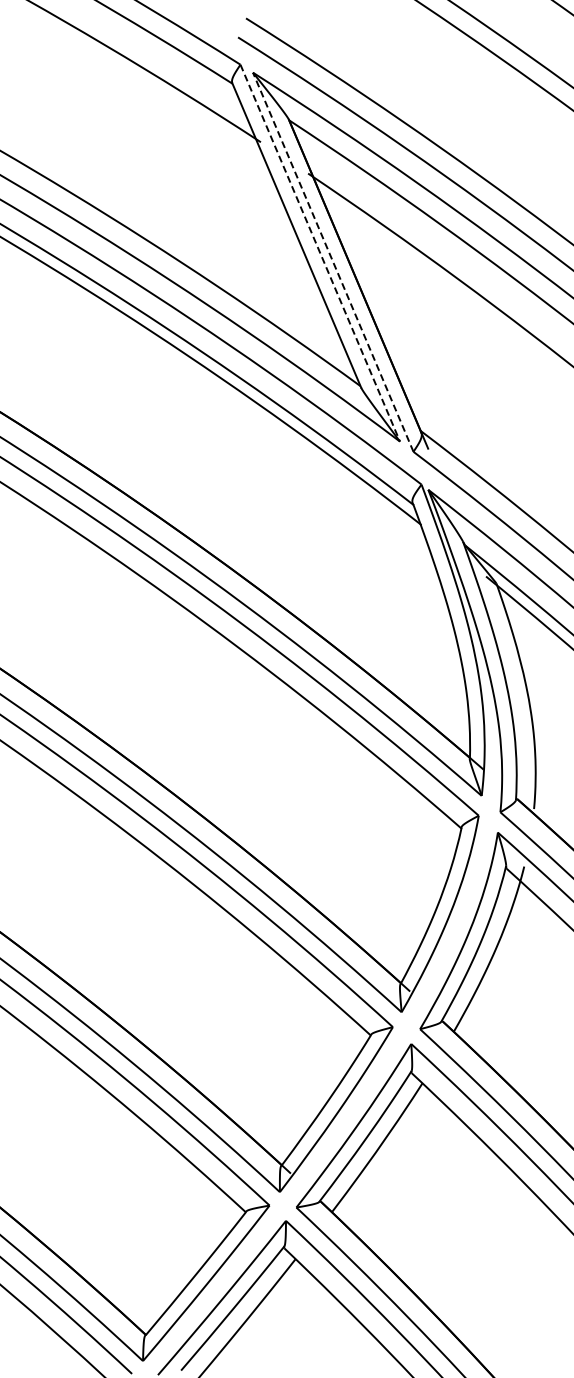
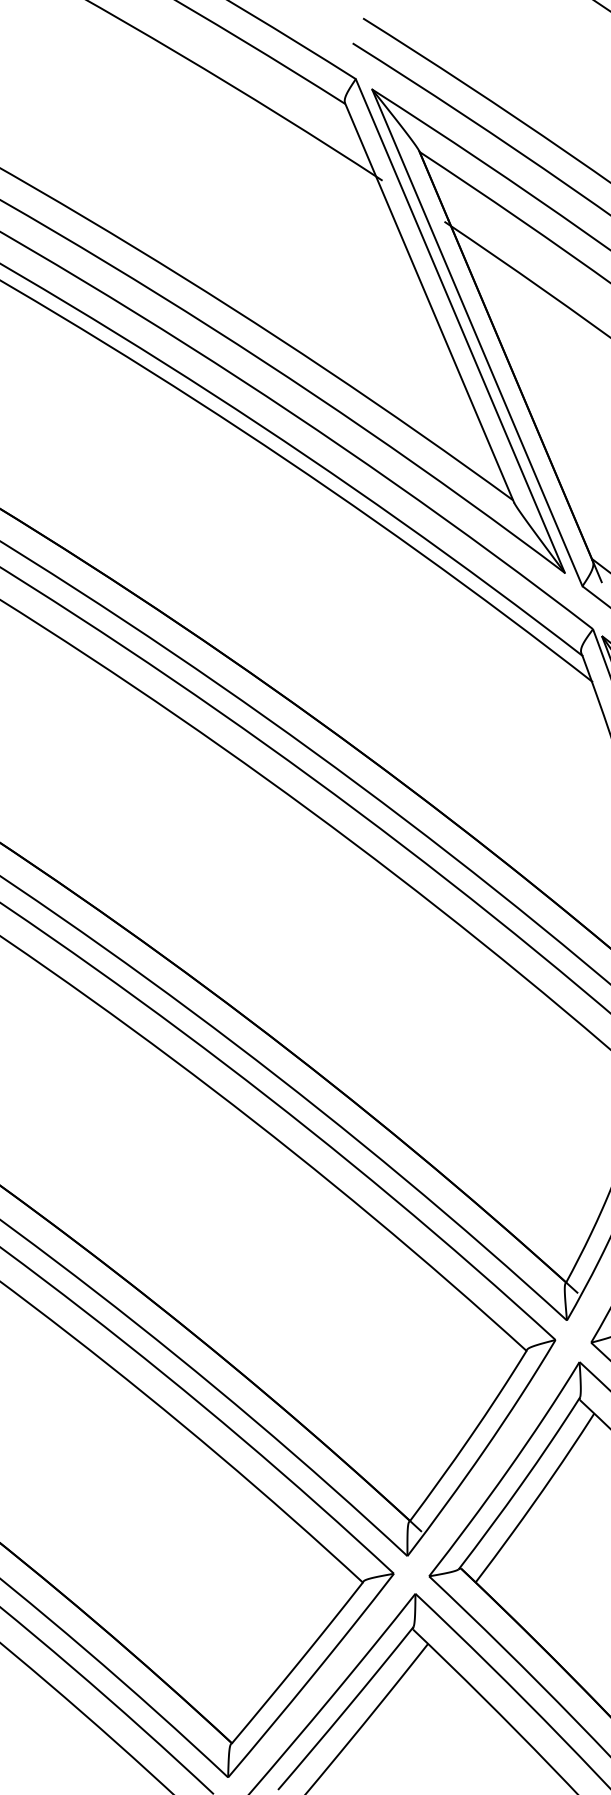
line: (320, 253) -> (460, 326), dashed -> solid
line: (333, 262) -> (477, 338), dashed -> solid

